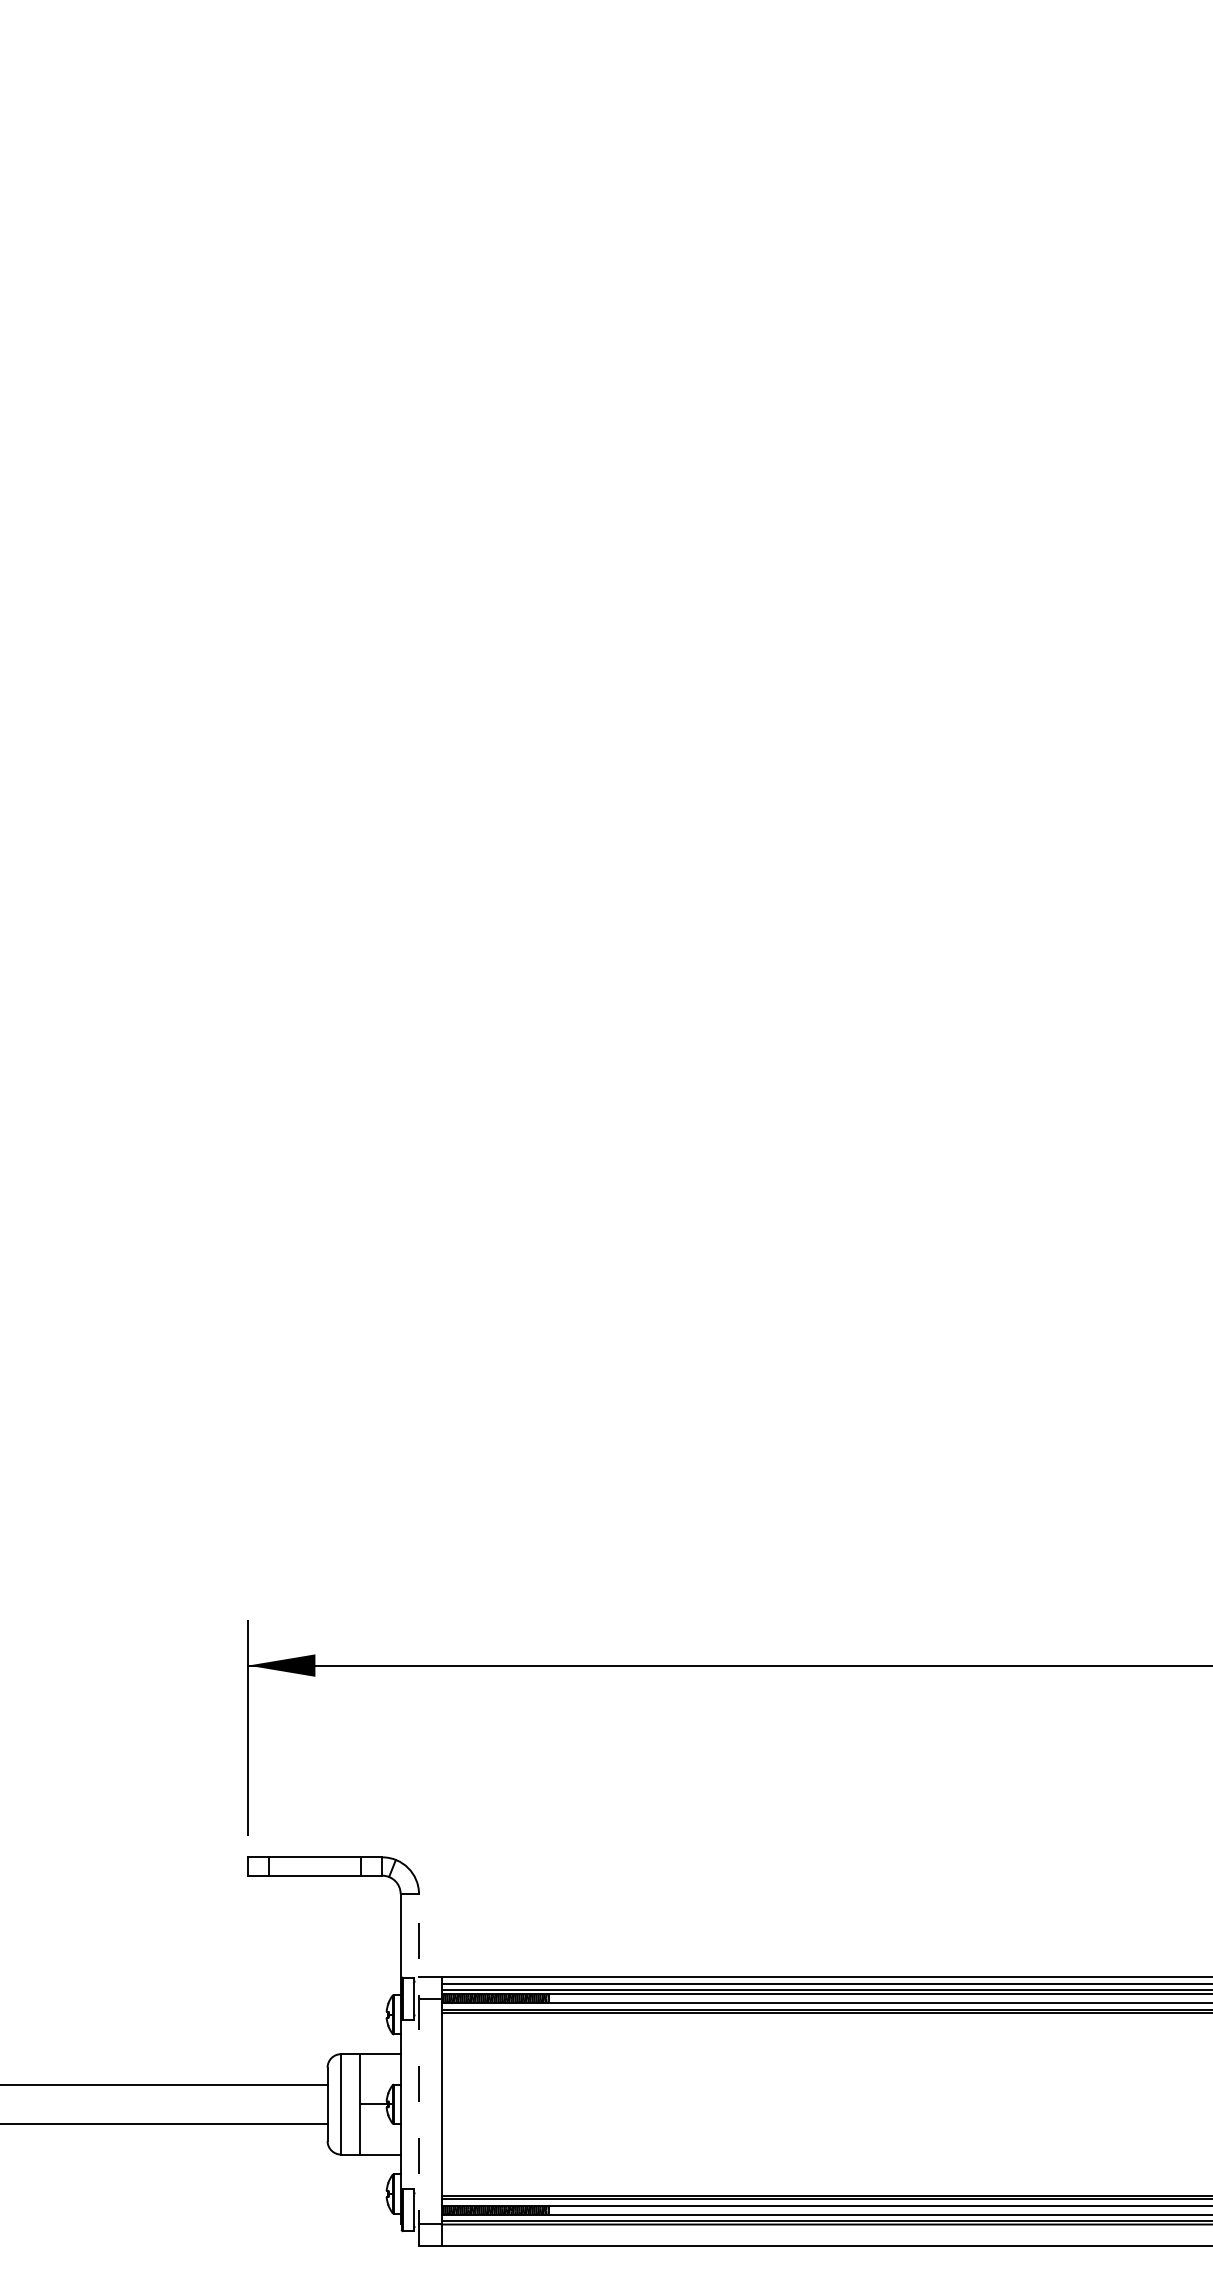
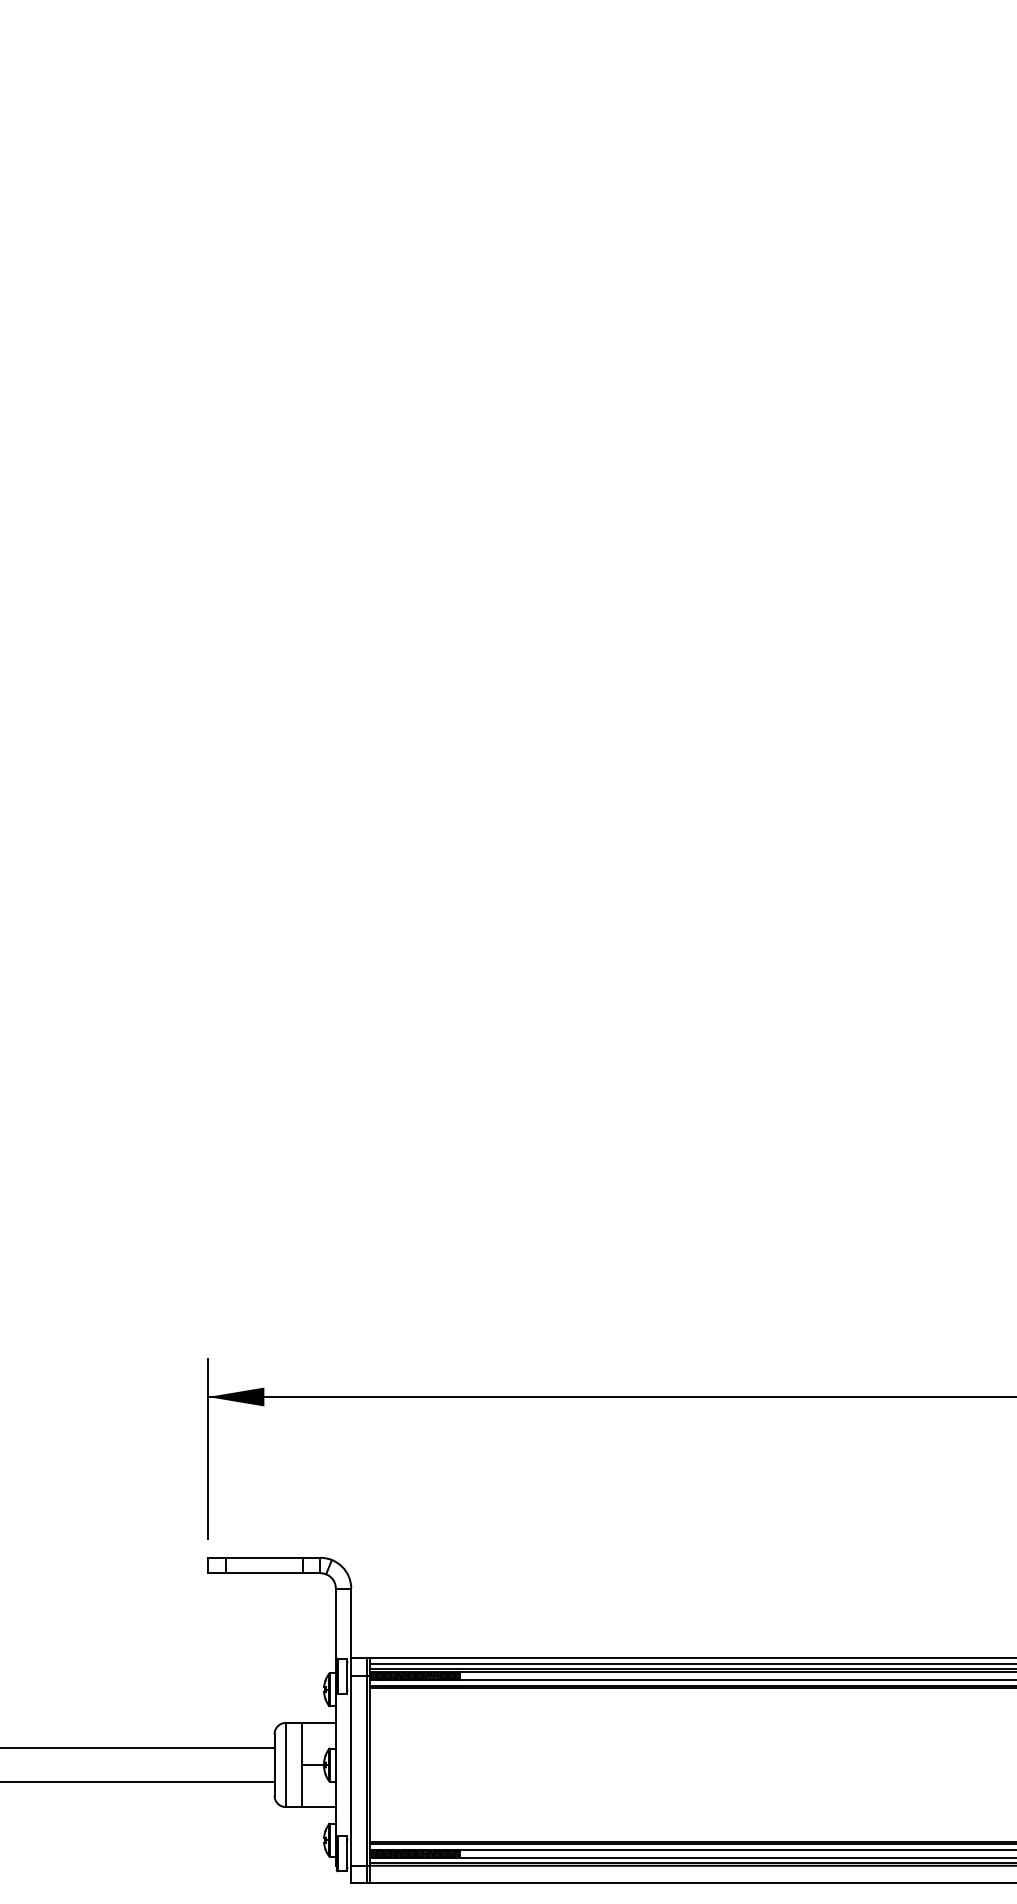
line: (419, 2069) -> (351, 1735), dashed -> solid
line: (437, 2111) -> (366, 1770), added

